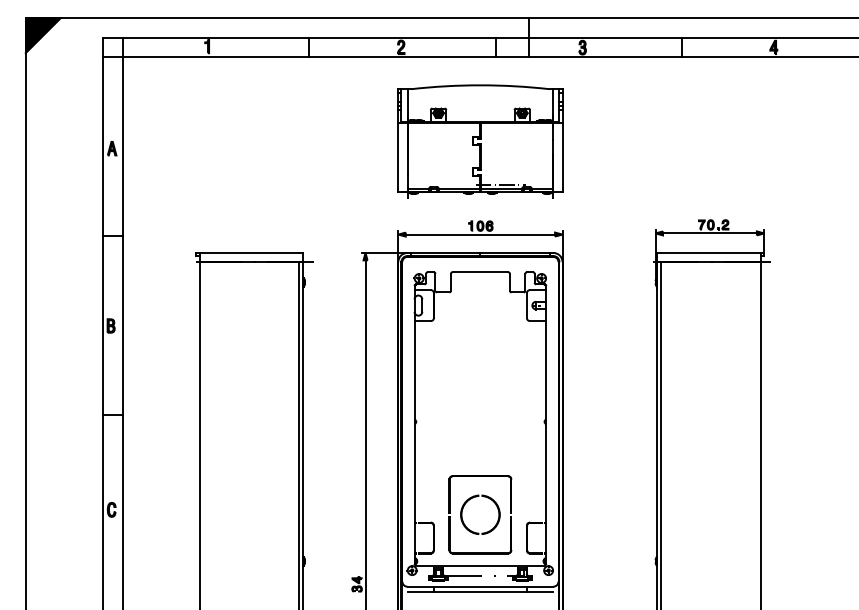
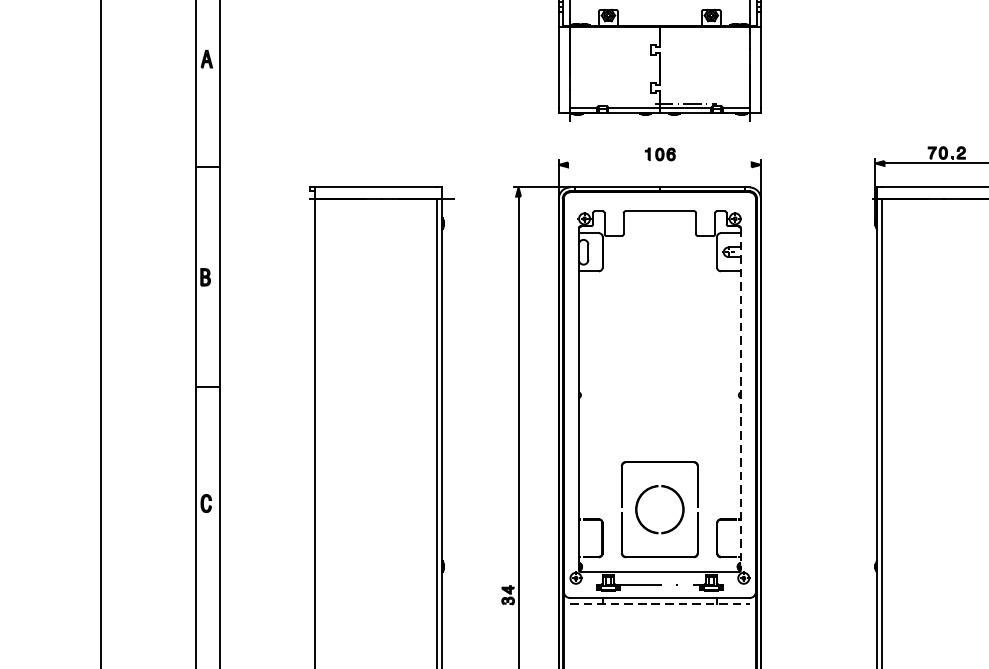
line: (480, 234) -> (659, 164), removed
line: (546, 425) -> (741, 399), solid -> dashed
line: (480, 591) -> (659, 603), solid -> dashed

